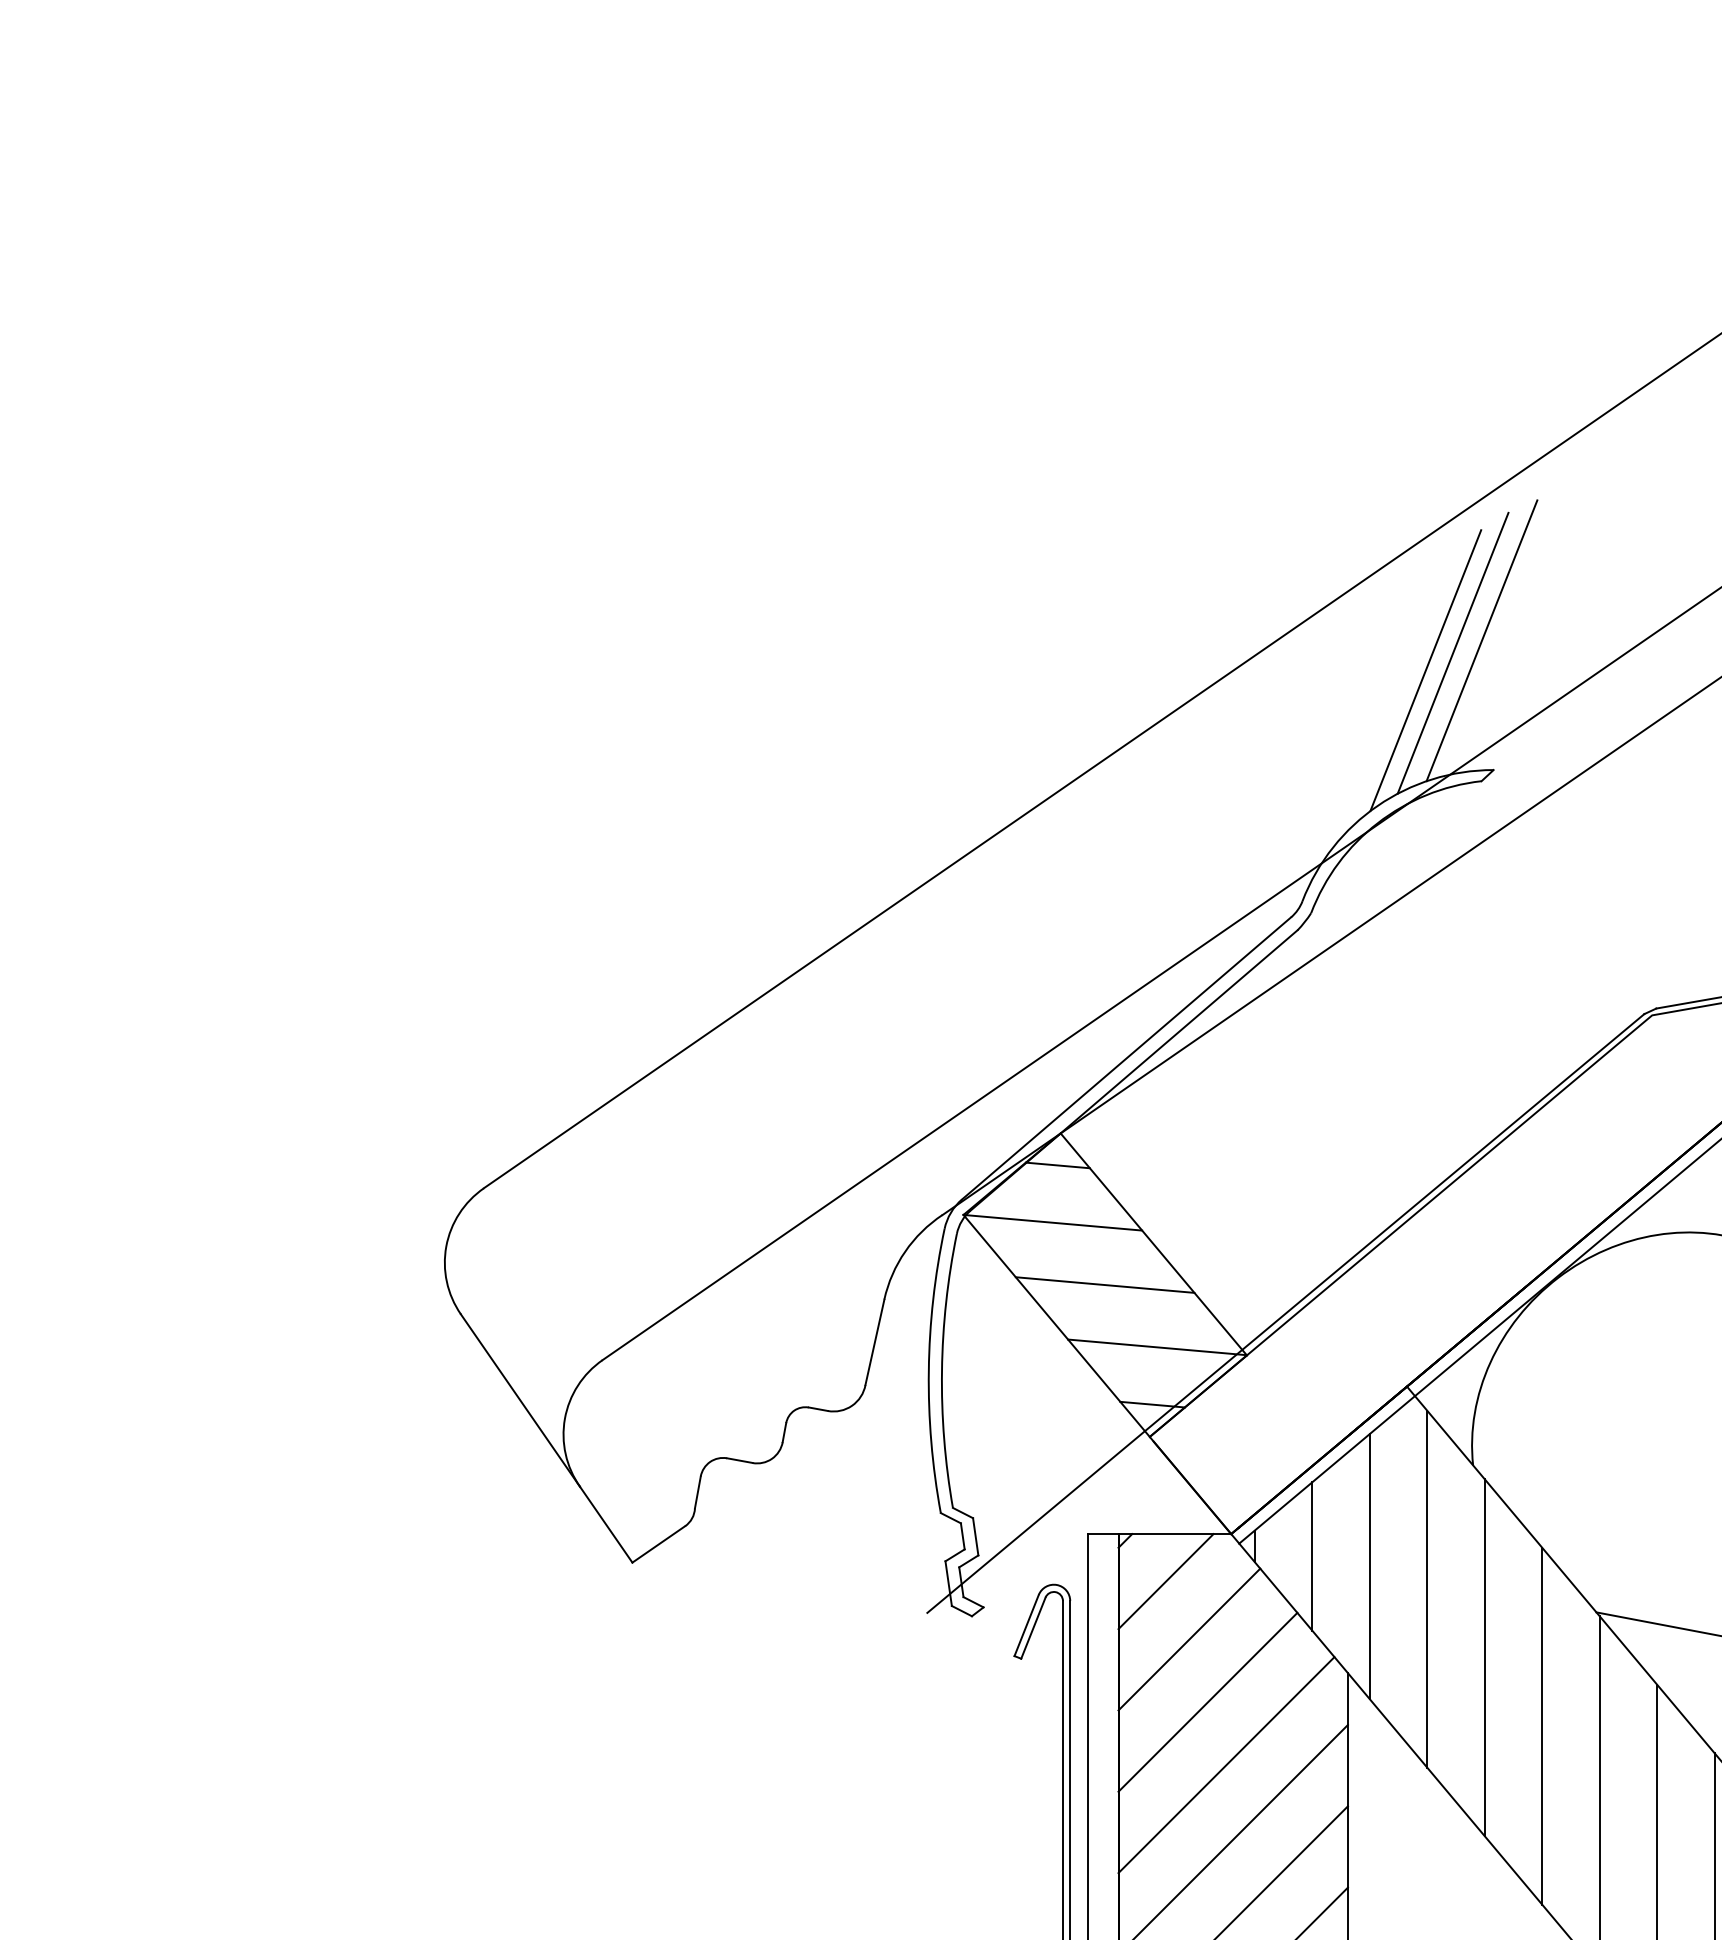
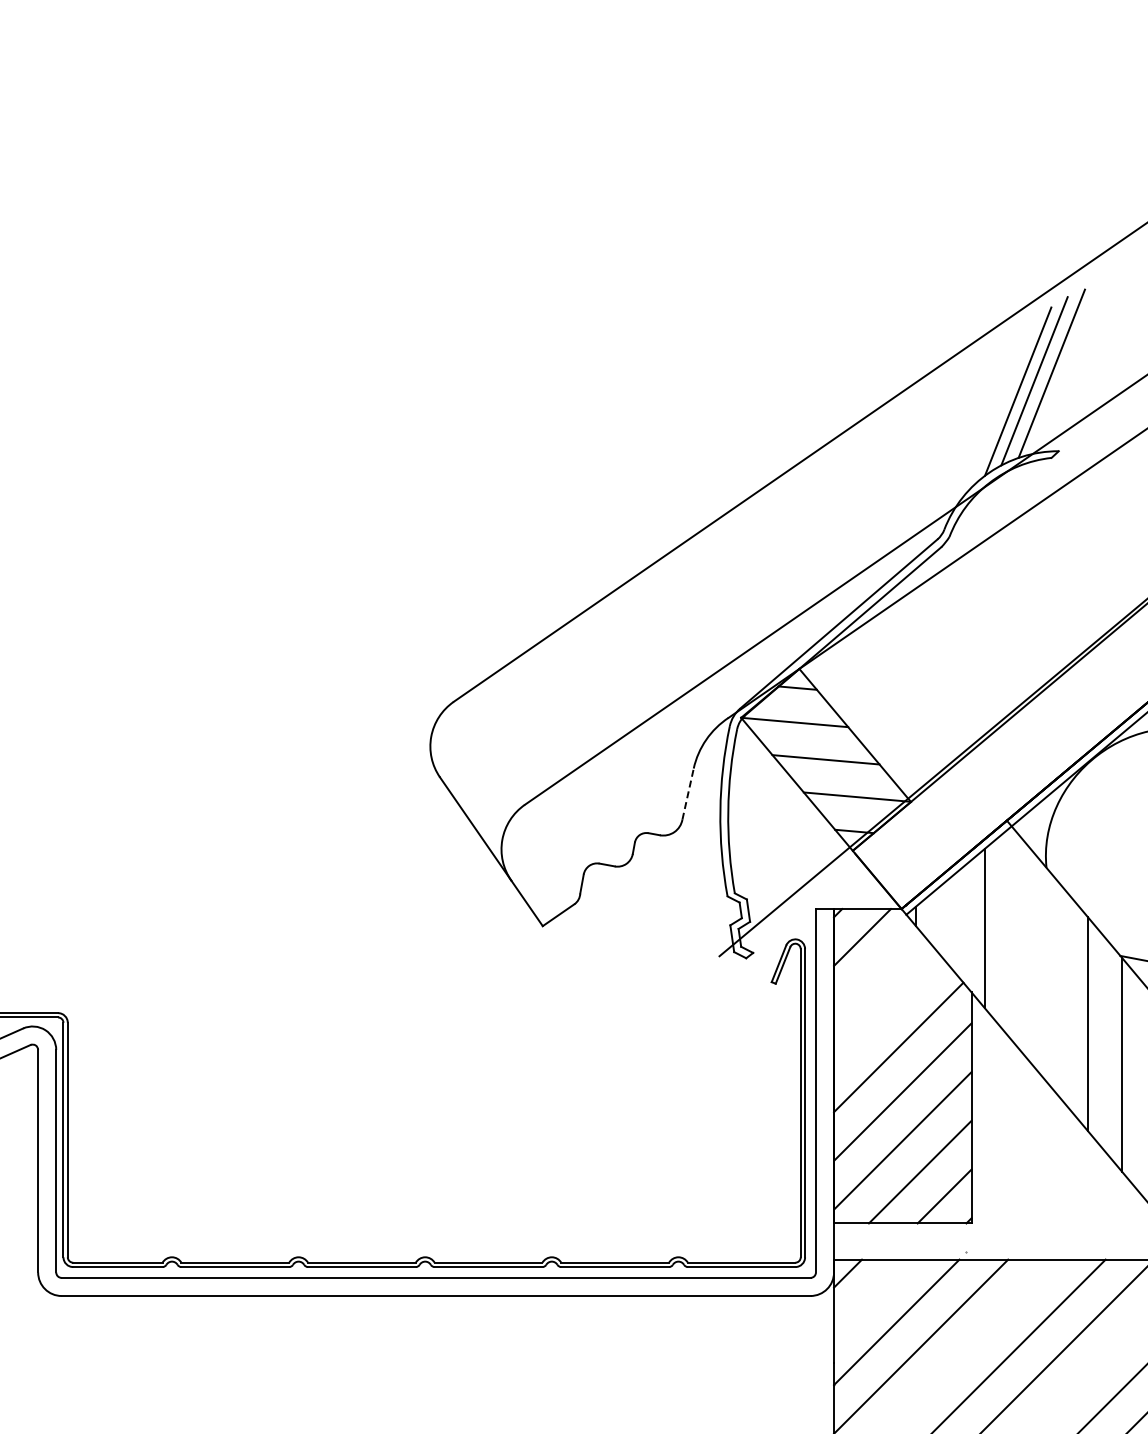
line: (875, 1341) -> (688, 793), solid -> dashed
line: (1312, 1556) -> (950, 922), removed
line: (1428, 1589) -> (1019, 942), removed
line: (1189, 1638) -> (876, 971), removed
line: (1484, 1658) -> (1053, 983), removed
line: (1207, 1701) -> (887, 1009), removed

